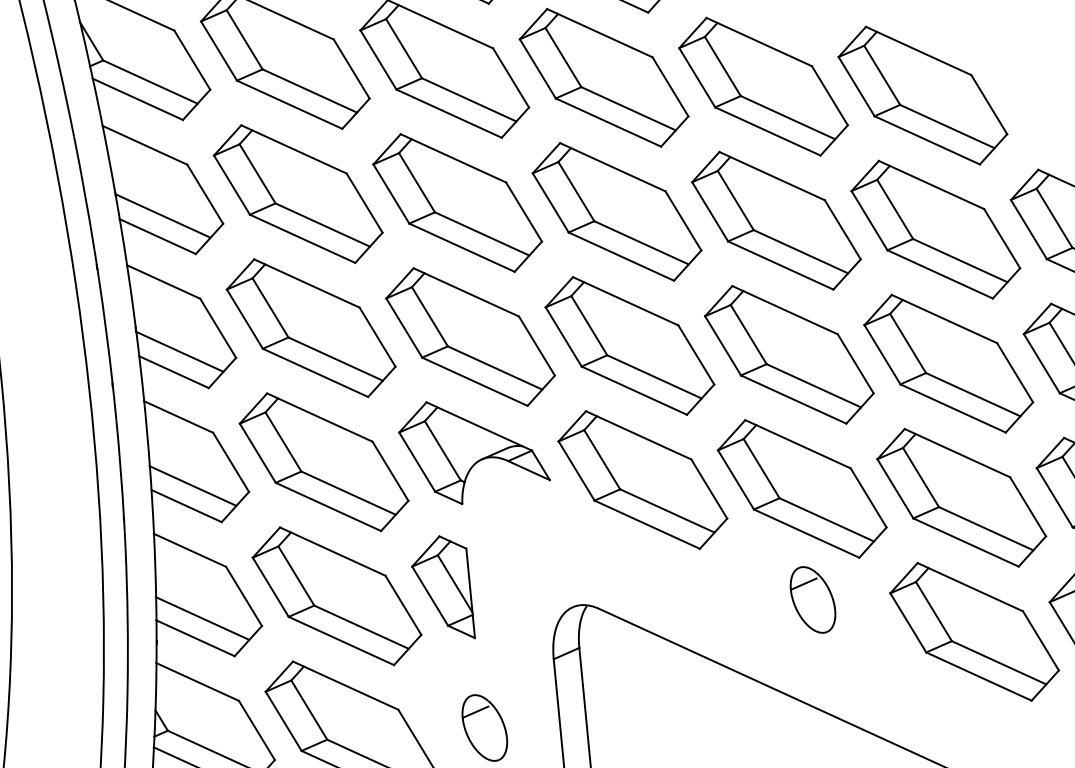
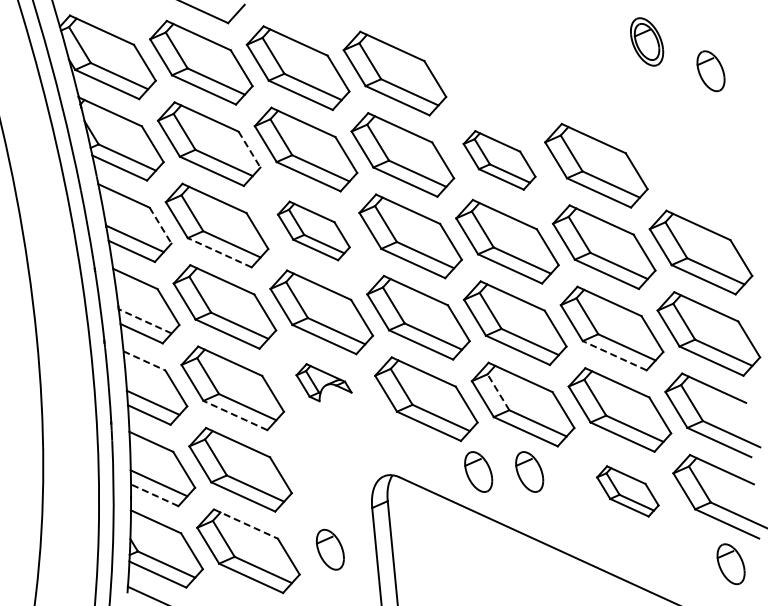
line: (351, 70) -> (249, 150), solid -> dashed
part: (763, 86) -> (499, 160), size x0.7
line: (205, 195) -> (160, 226), solid -> dashed
part: (457, 202) -> (313, 230), size x0.7
line: (302, 238) -> (219, 252), solid -> dashed
line: (178, 352) -> (144, 321), solid -> dashed
line: (952, 408) -> (614, 355), solid -> dashed
line: (178, 417) -> (144, 361), solid -> dashed
part: (473, 452) -> (323, 382), size x0.6
line: (761, 467) -> (498, 391), solid -> dashed
line: (326, 506) -> (234, 415), solid -> dashed
part: (443, 587) -> (305, 464), removed
part: (728, 599) -> (478, 471), added
part: (974, 632) -> (627, 491), size x0.6
line: (195, 638) -> (154, 495), solid -> dashed
line: (346, 686) -> (246, 524), solid -> dashed

